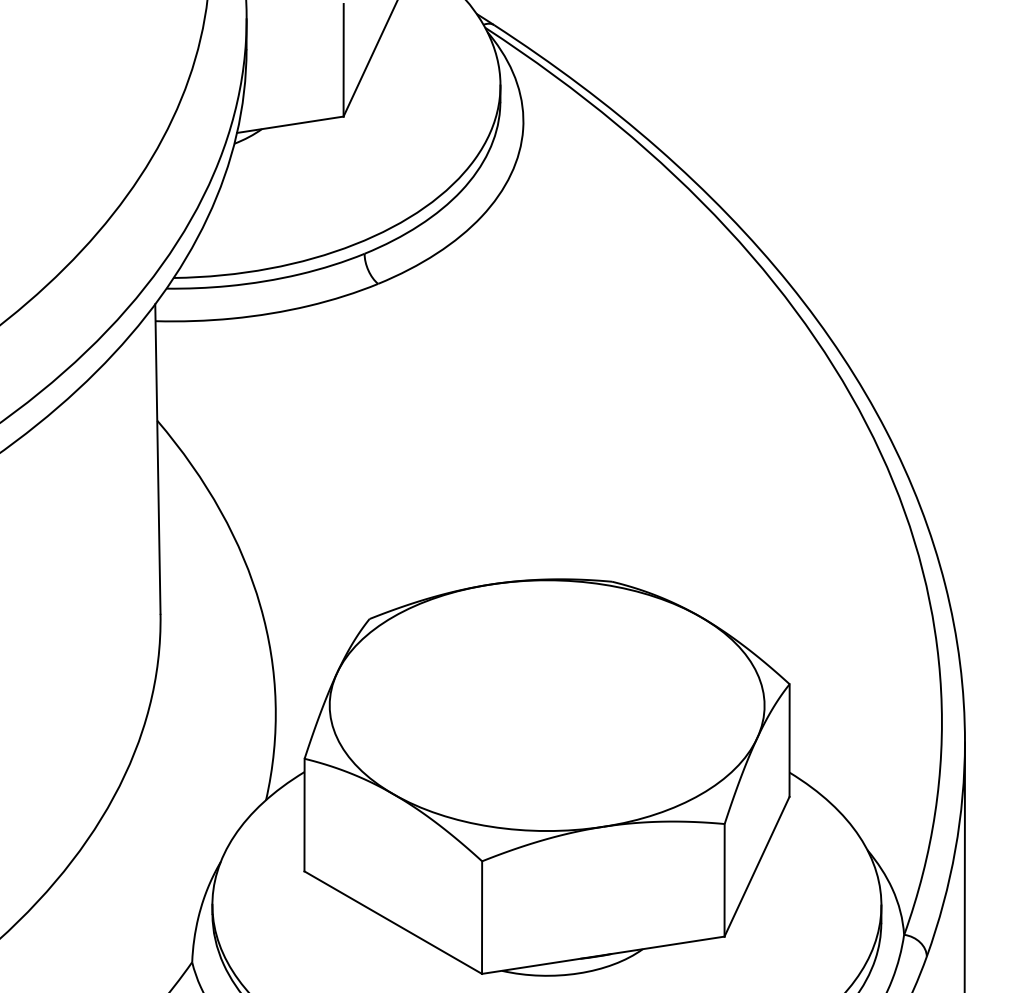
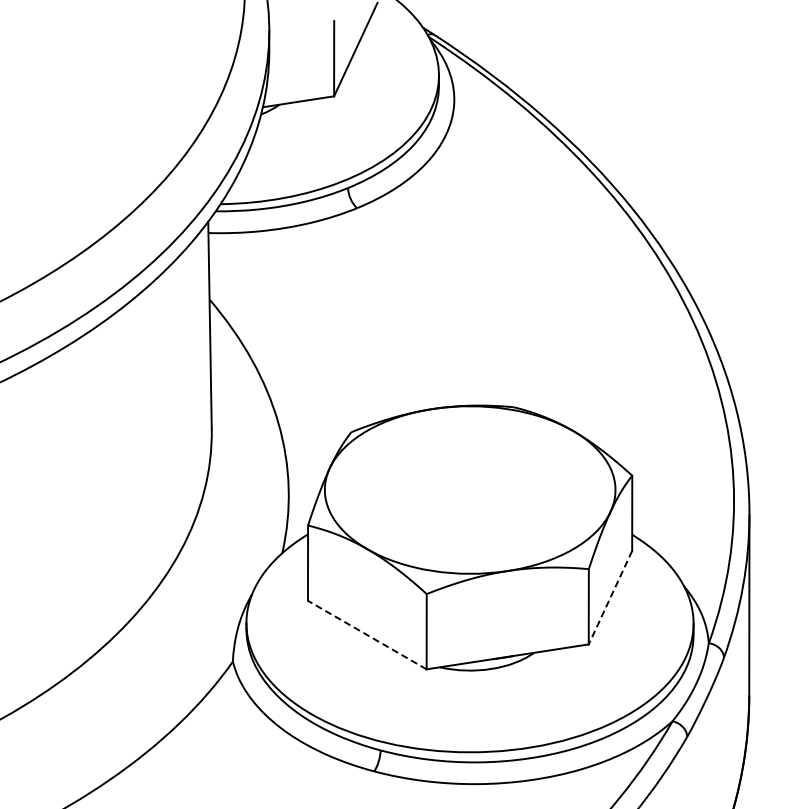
line: (757, 866) -> (610, 597), solid -> dashed
line: (393, 923) -> (367, 635), solid -> dashed

